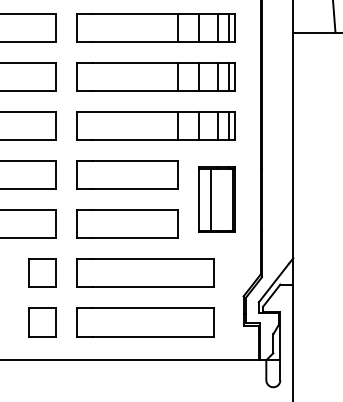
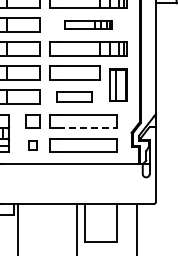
part: (155, 76) -> (88, 24), size x0.6
part: (127, 222) -> (74, 96), size x0.7
line: (153, 287) -> (87, 128), solid -> dashed
part: (41, 322) -> (32, 145), size x0.6

